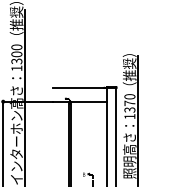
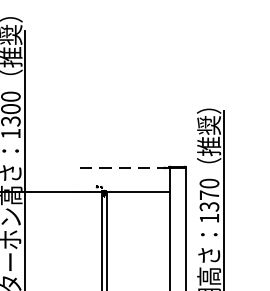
line: (80, 88) -> (122, 169), solid -> dashed

